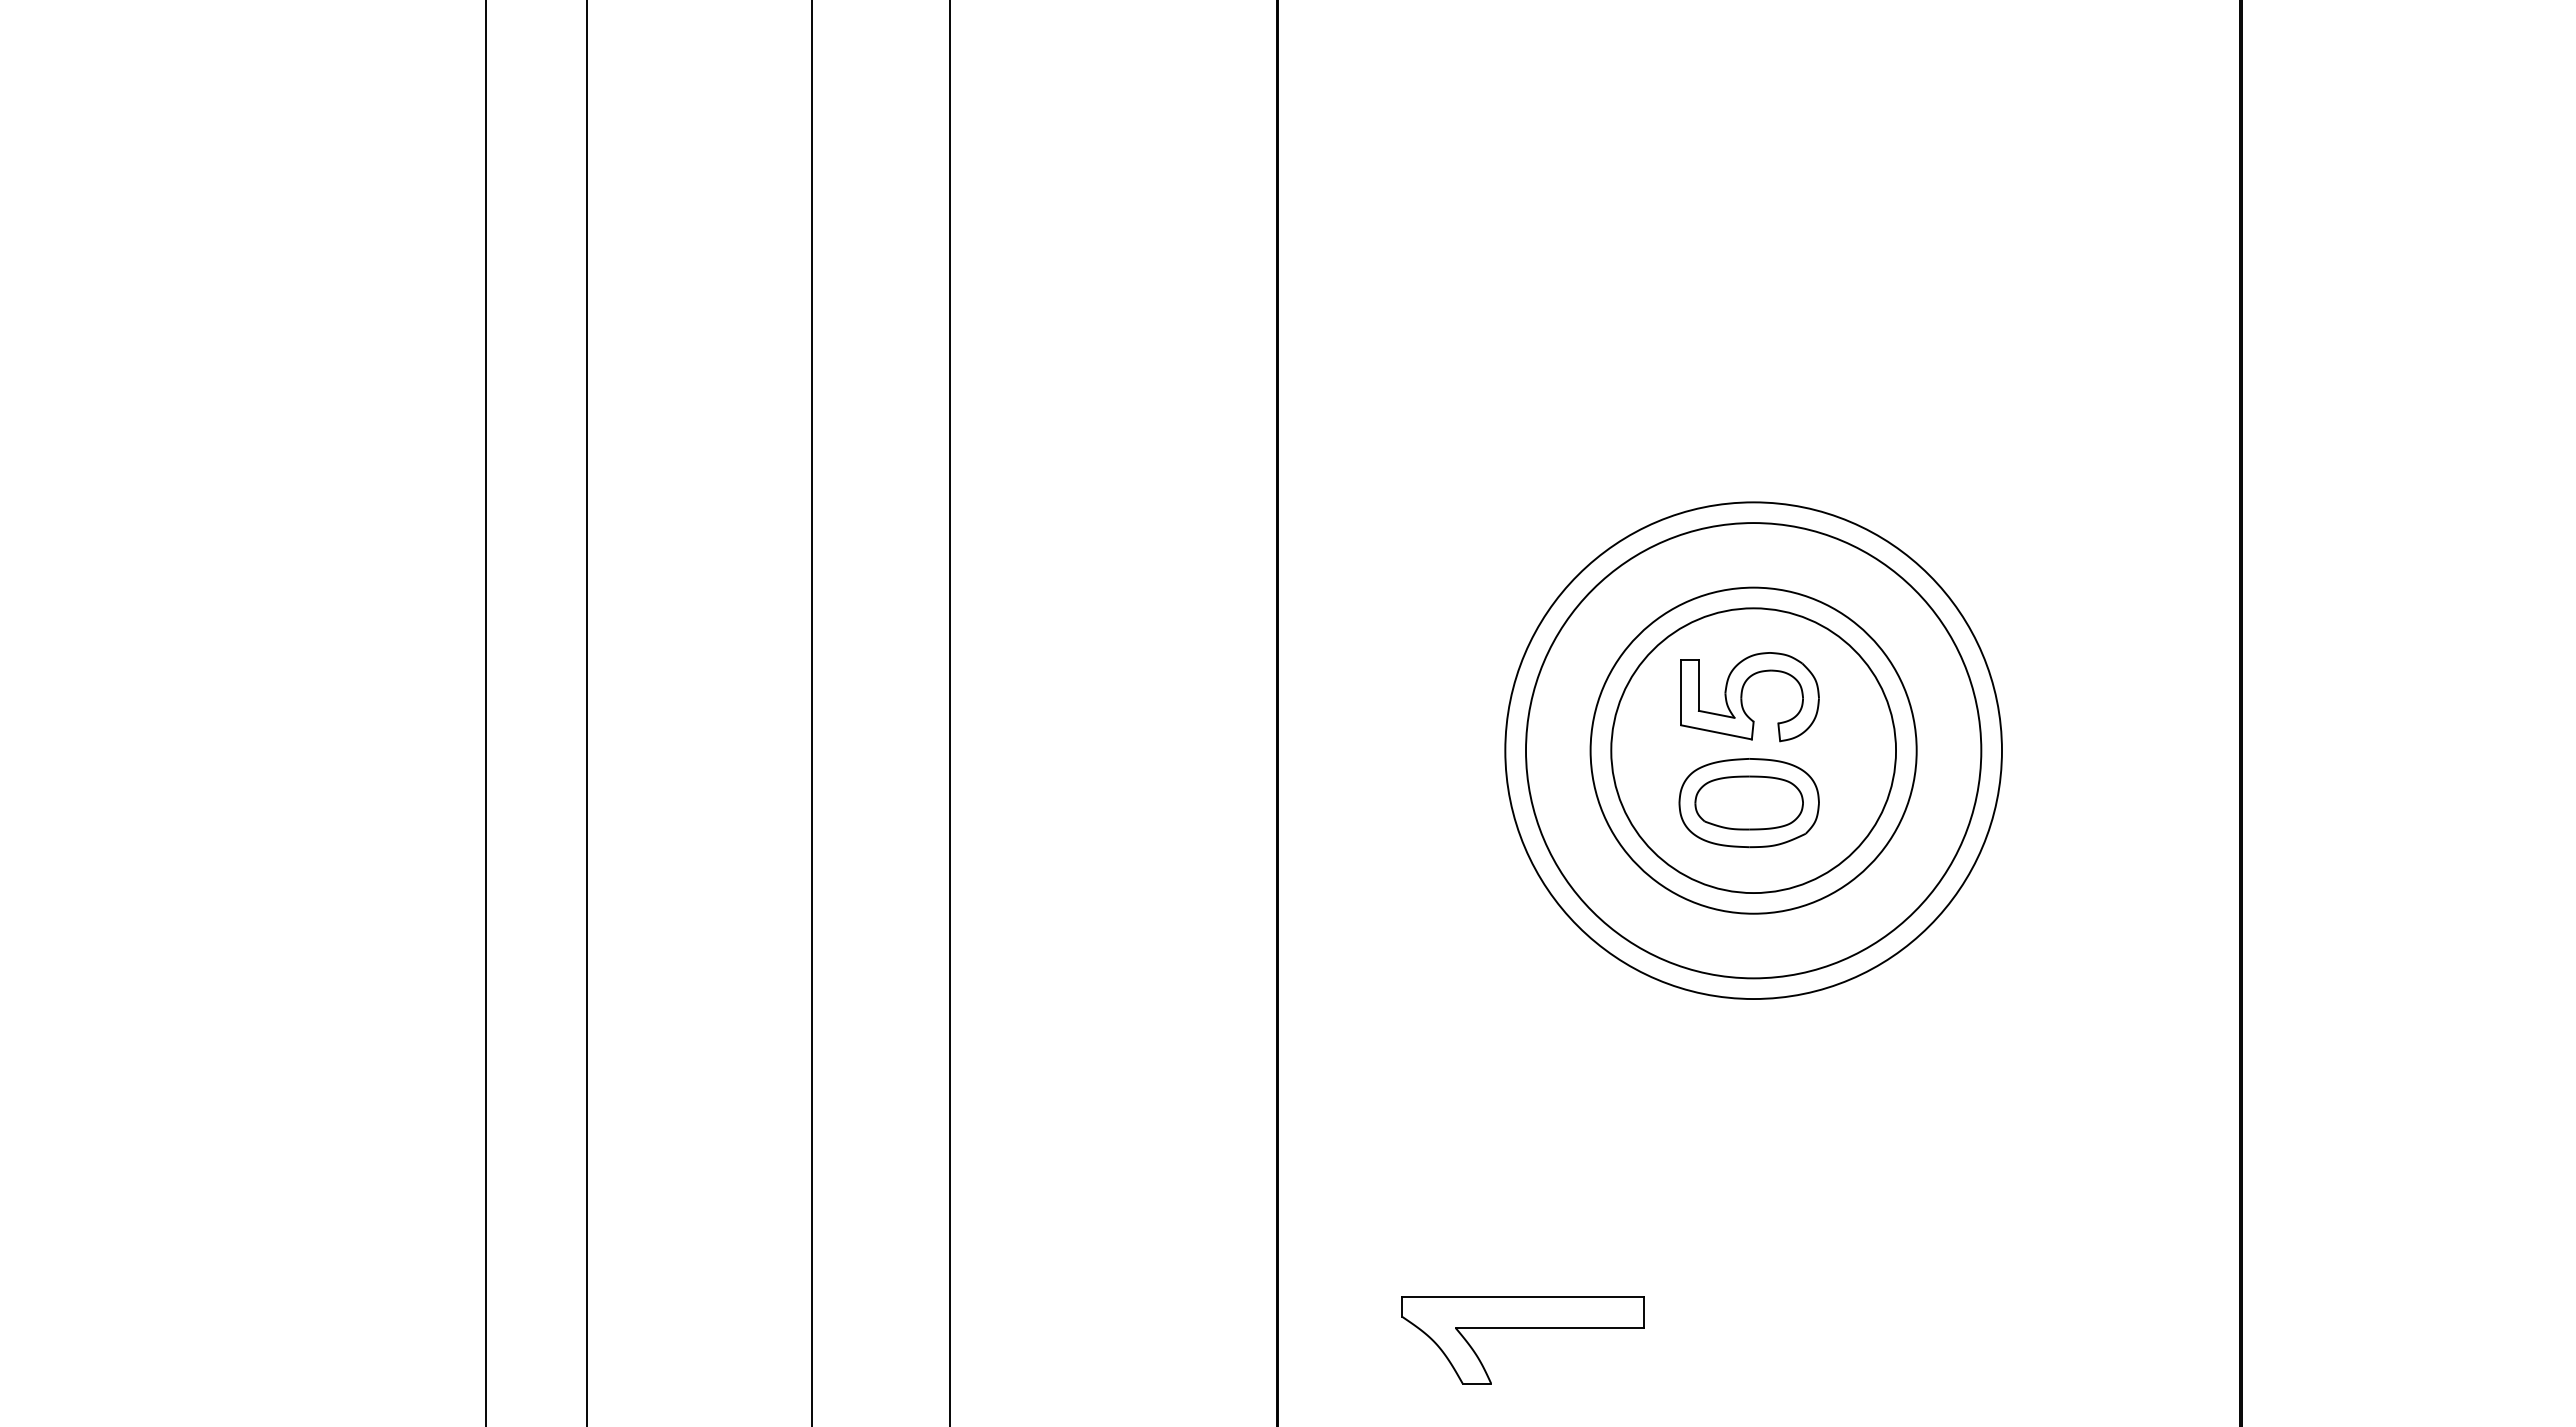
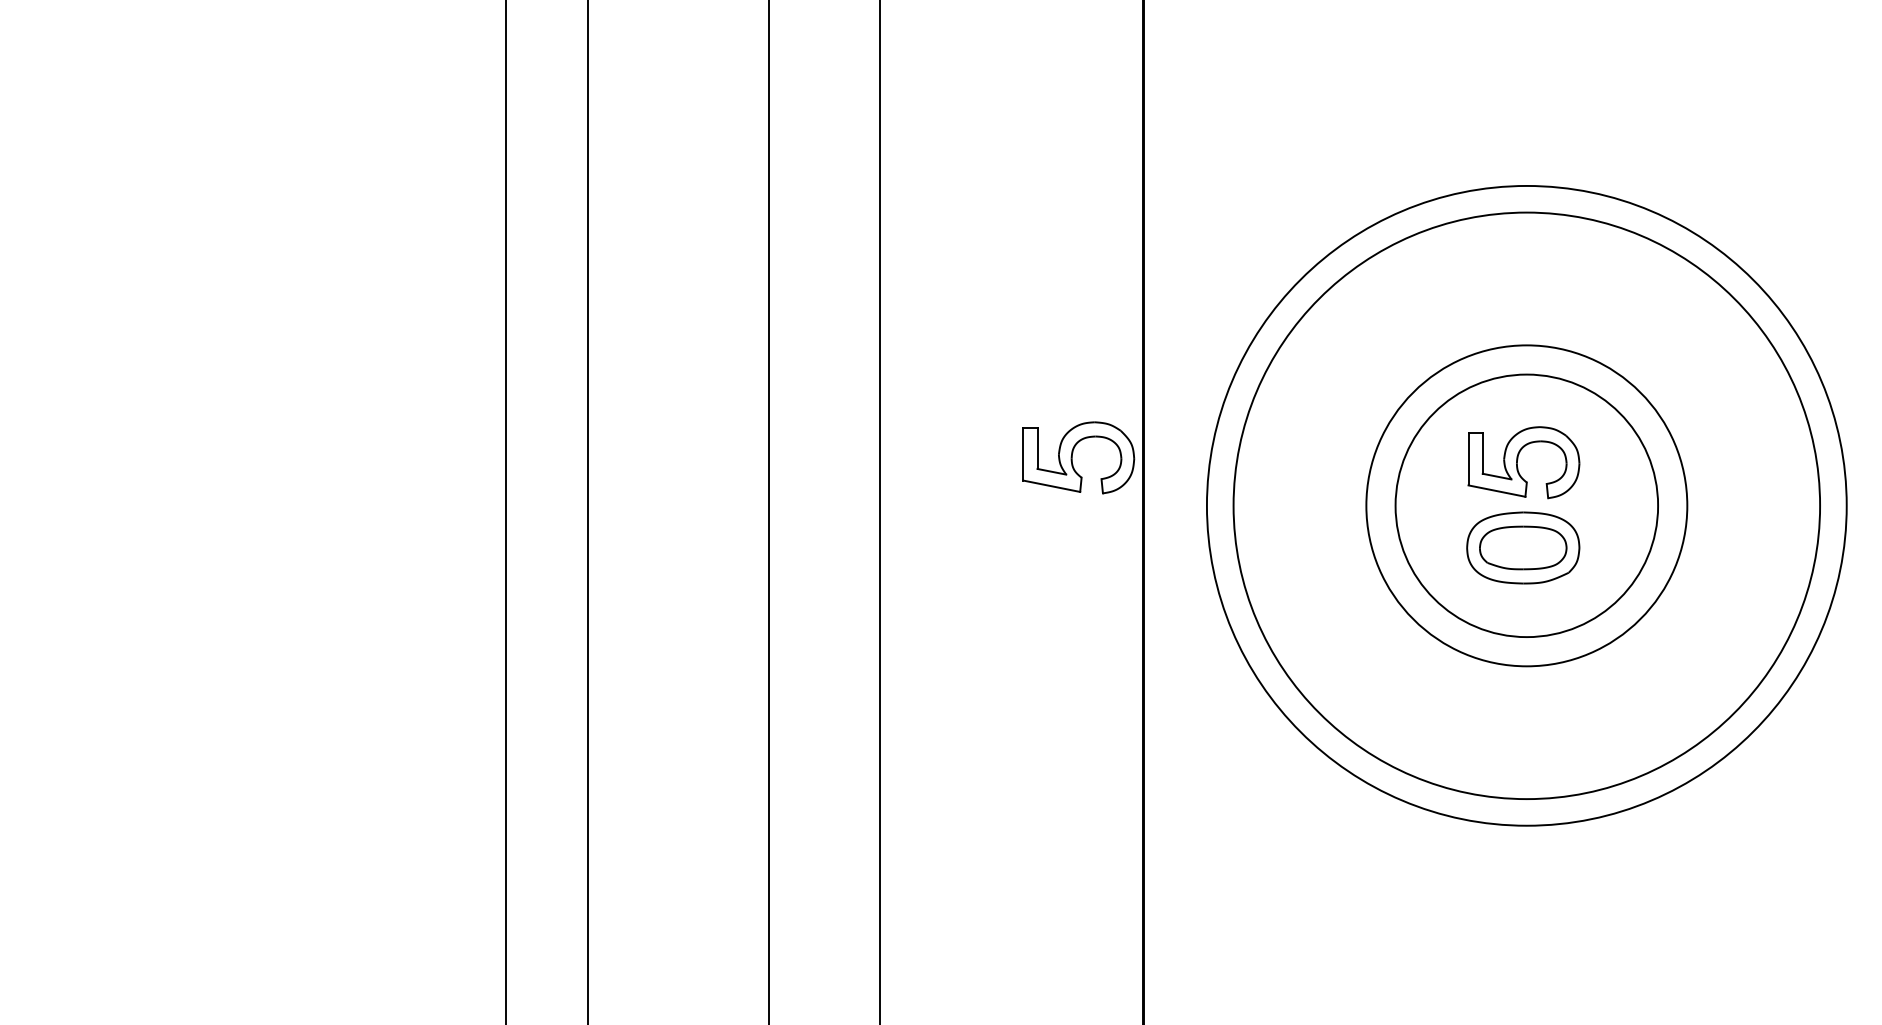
part: (1189, 691) -> (1072, 458), added
circle: (1753, 750) -> (1526, 505), size x1.4
circle: (1753, 750) -> (1526, 505), size x1.6
circle: (1753, 750) -> (1526, 505), size x1.6
part: (1522, 1328) -> (1340, 971), removed

